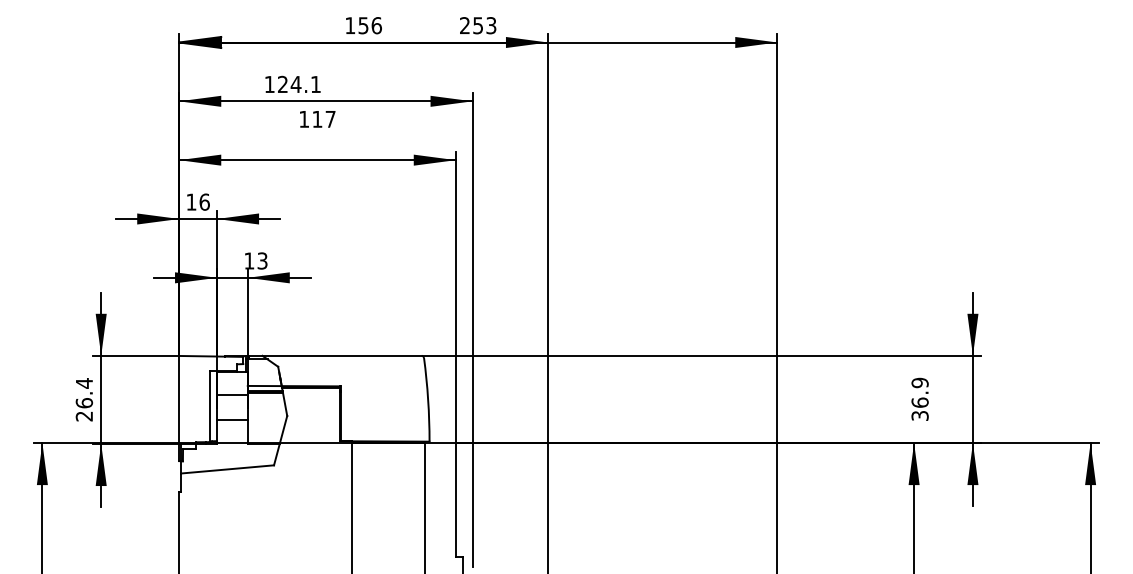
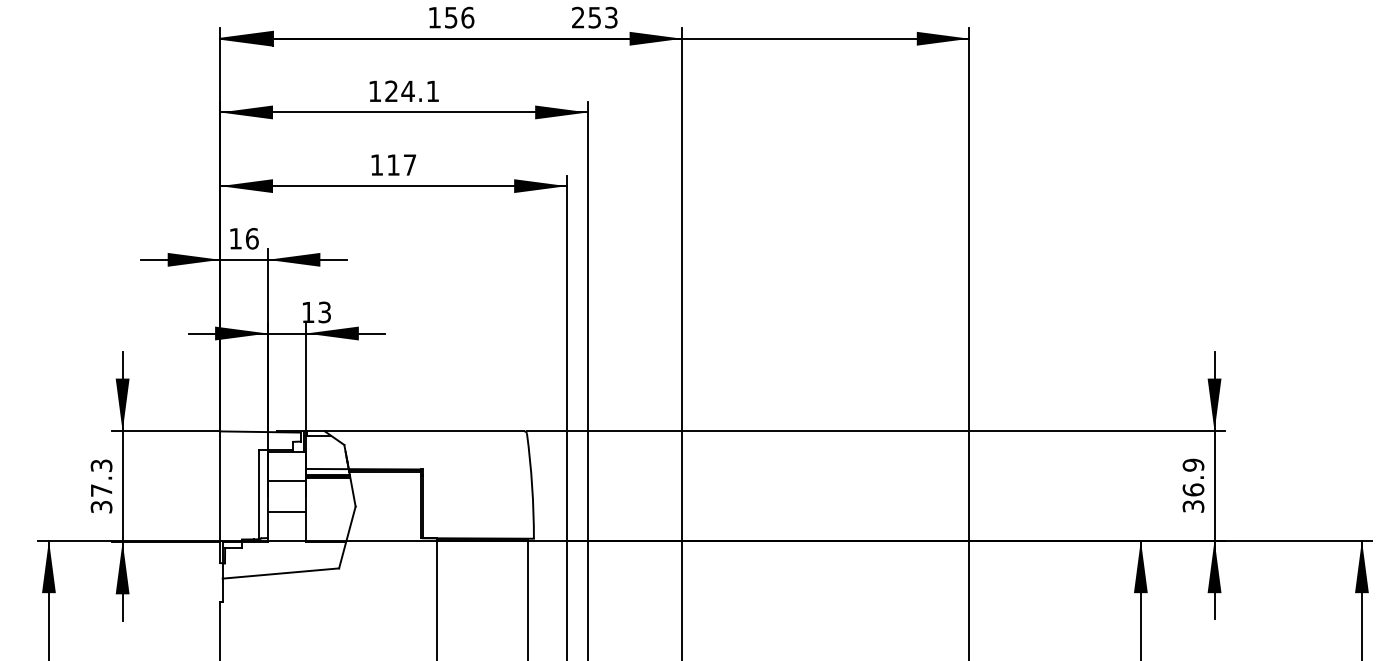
text: (292, 83) -> (403, 90), moved
text: (317, 119) -> (393, 165), moved
text: (919, 398) -> (1192, 484), moved
text: (84, 399) -> (101, 485), 26.4 -> 37.3

